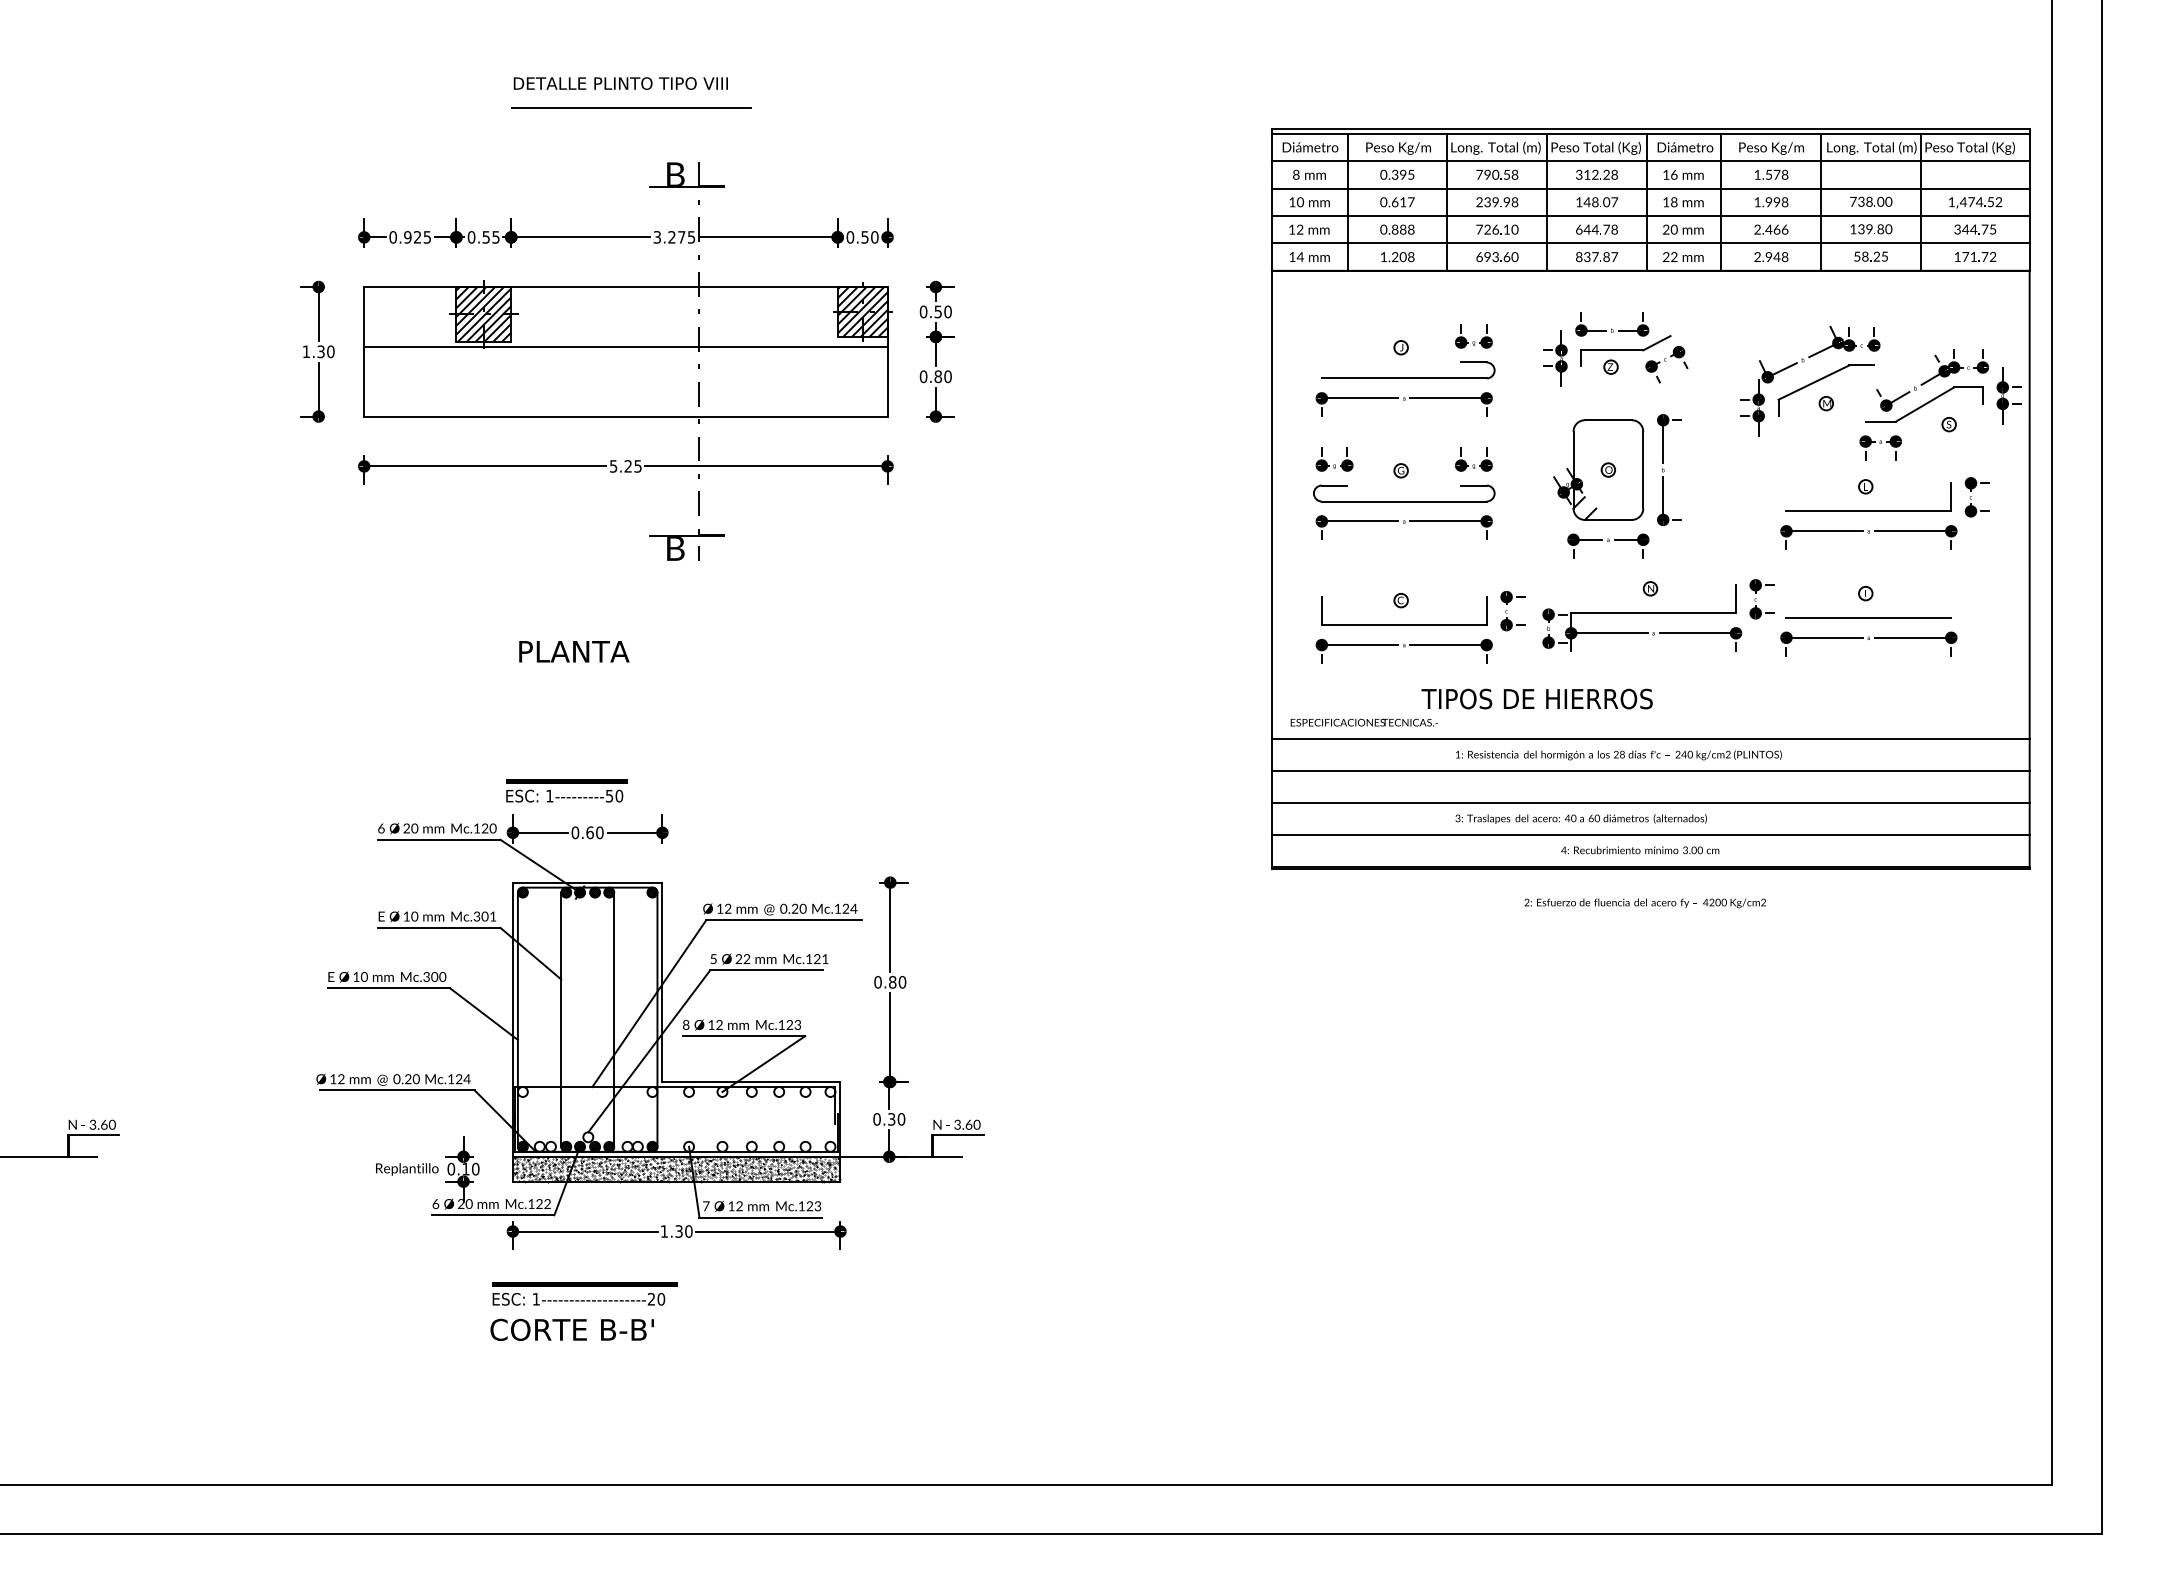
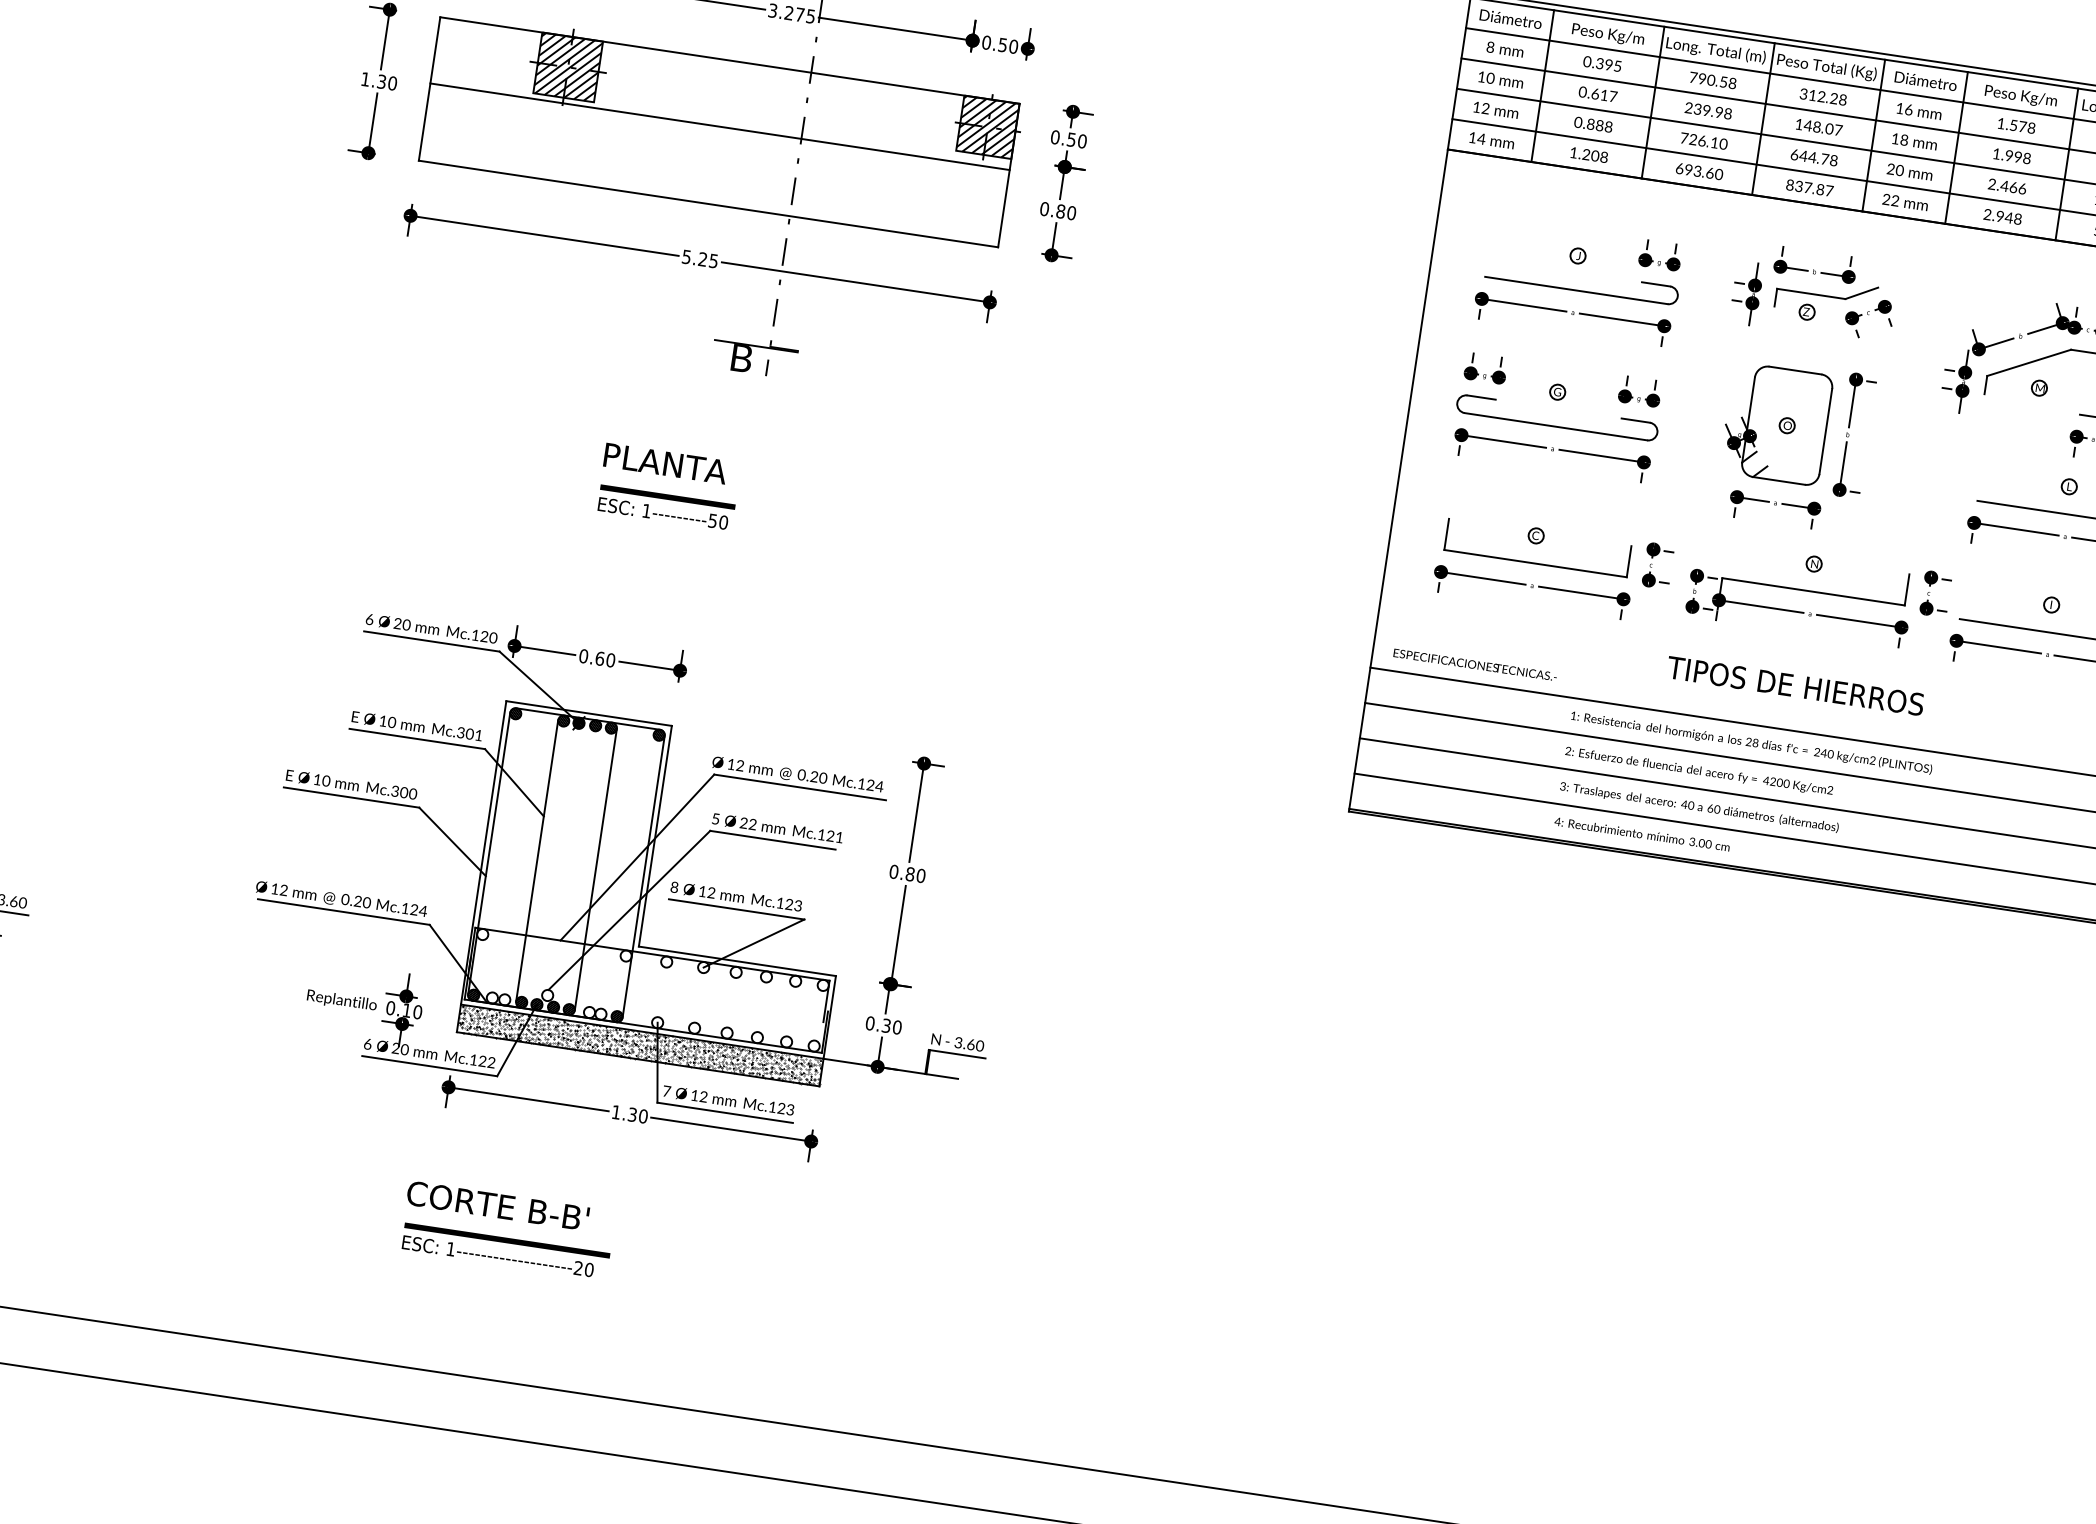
text: (574, 651) -> (665, 463), moved
text: (1536, 698) -> (1794, 685), moved
text: (566, 790) -> (666, 507), moved
text: (1640, 850) -> (1642, 834), moved
text: (1644, 903) -> (1698, 771), moved
text: (584, 1293) -> (505, 1250), moved

